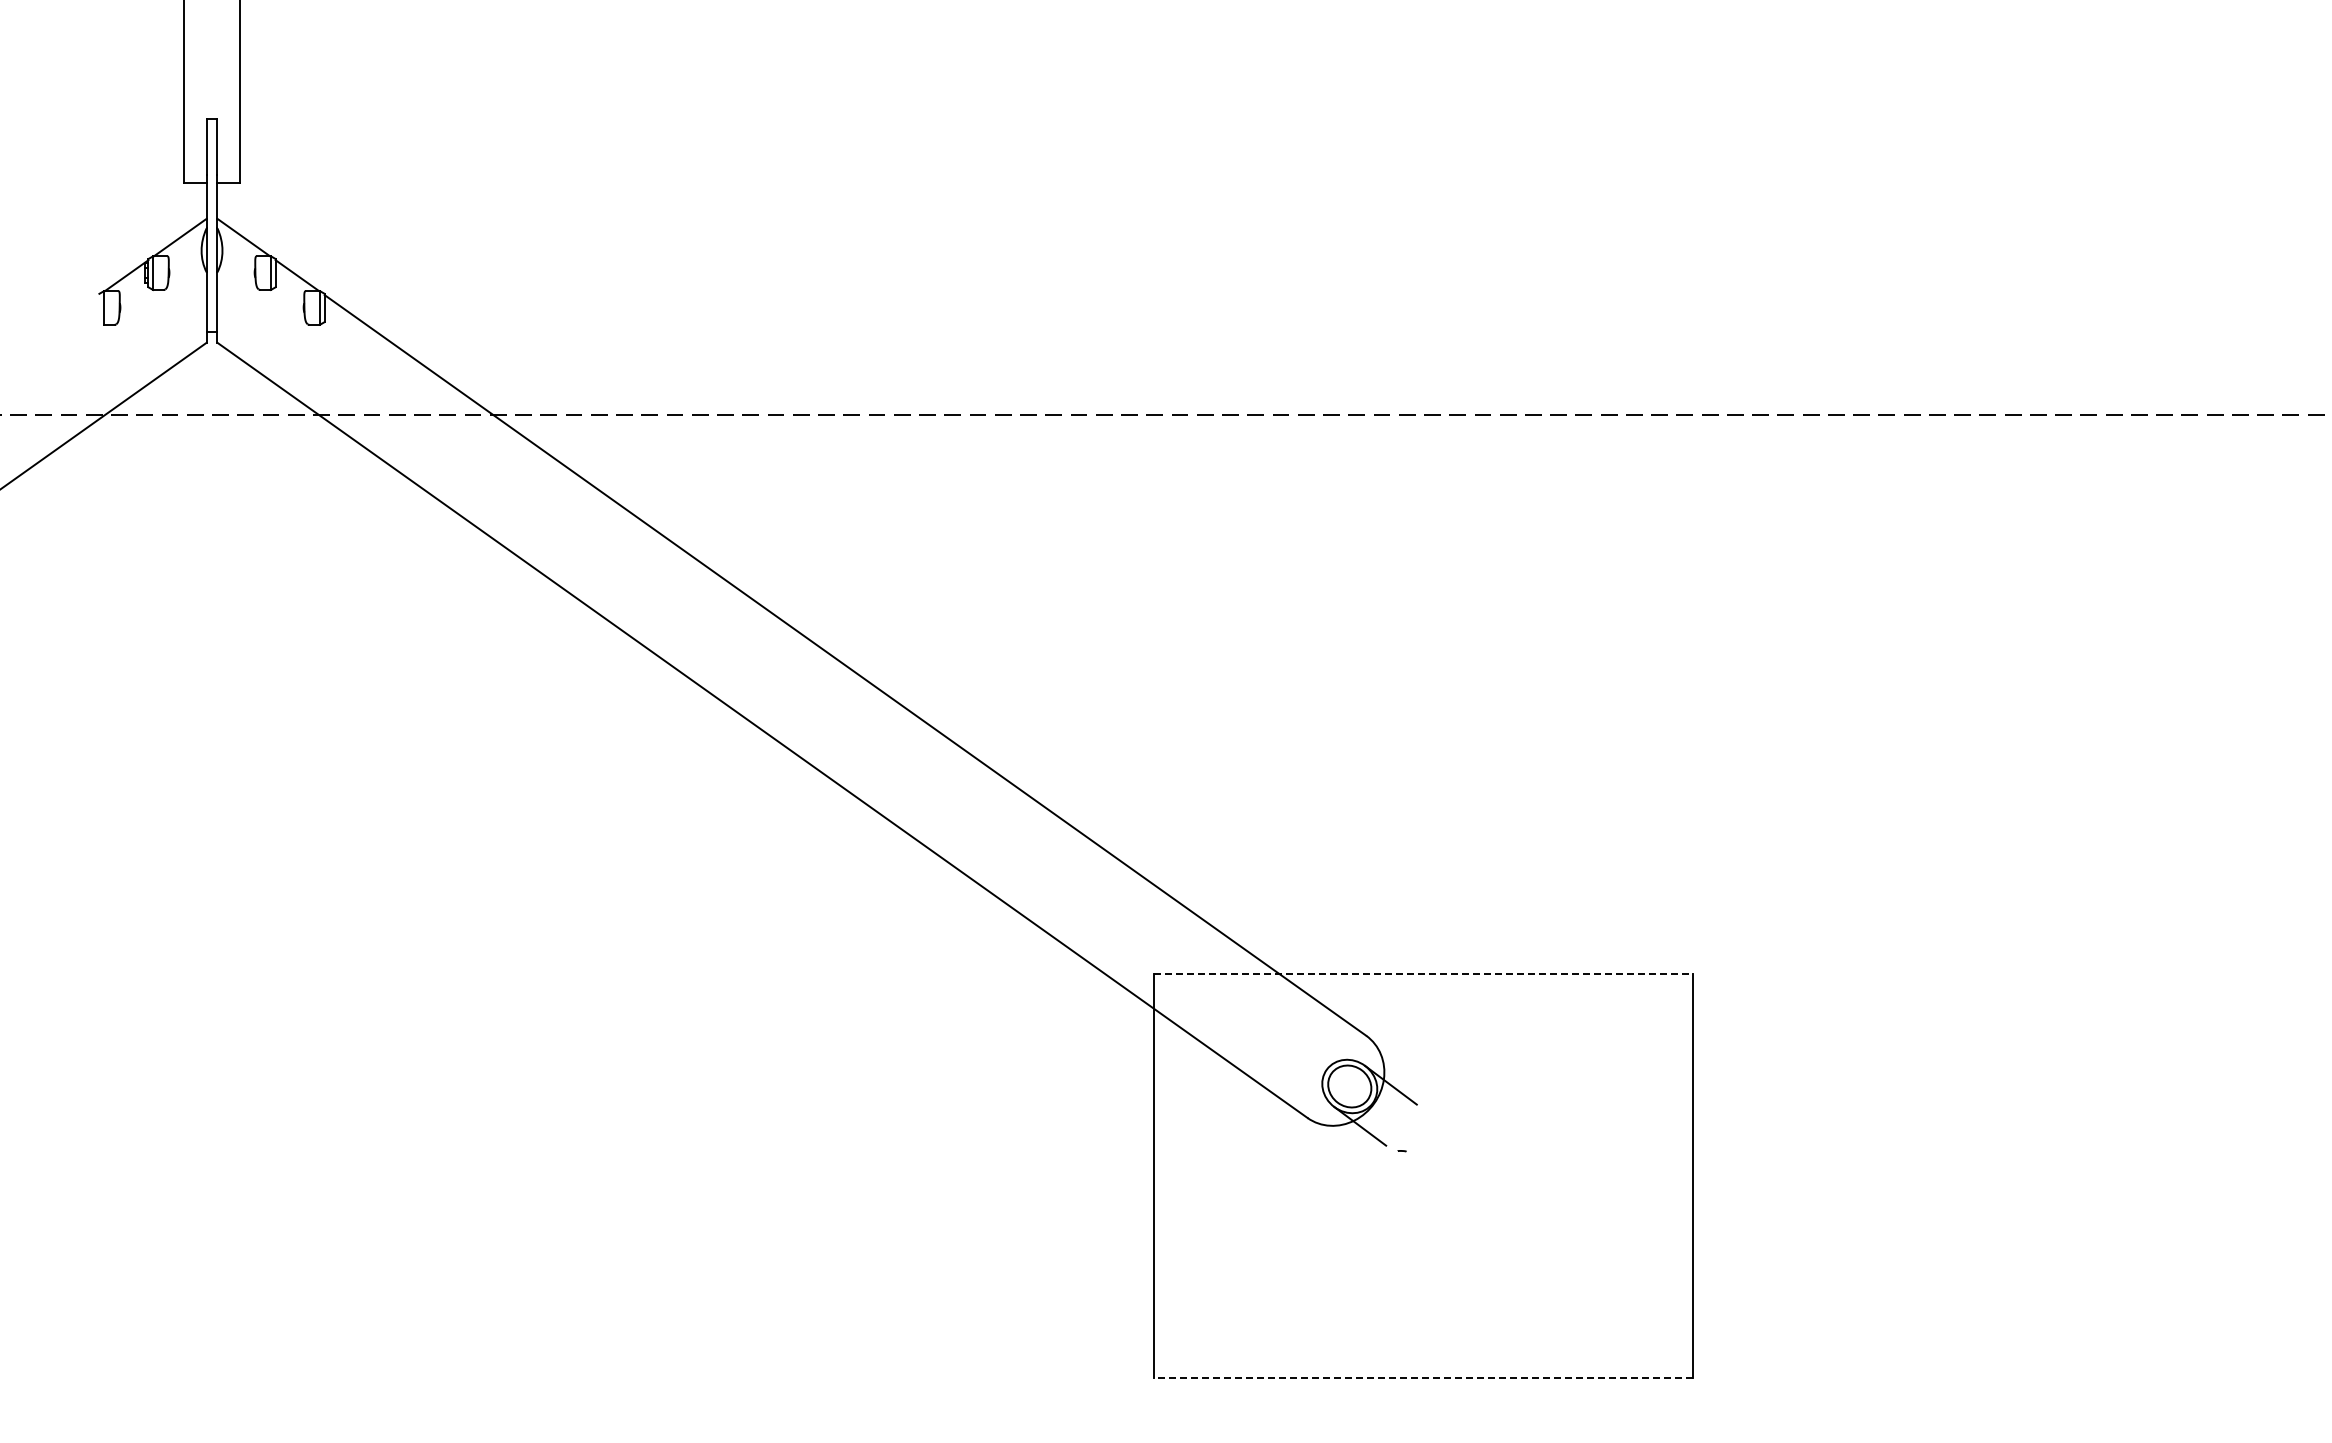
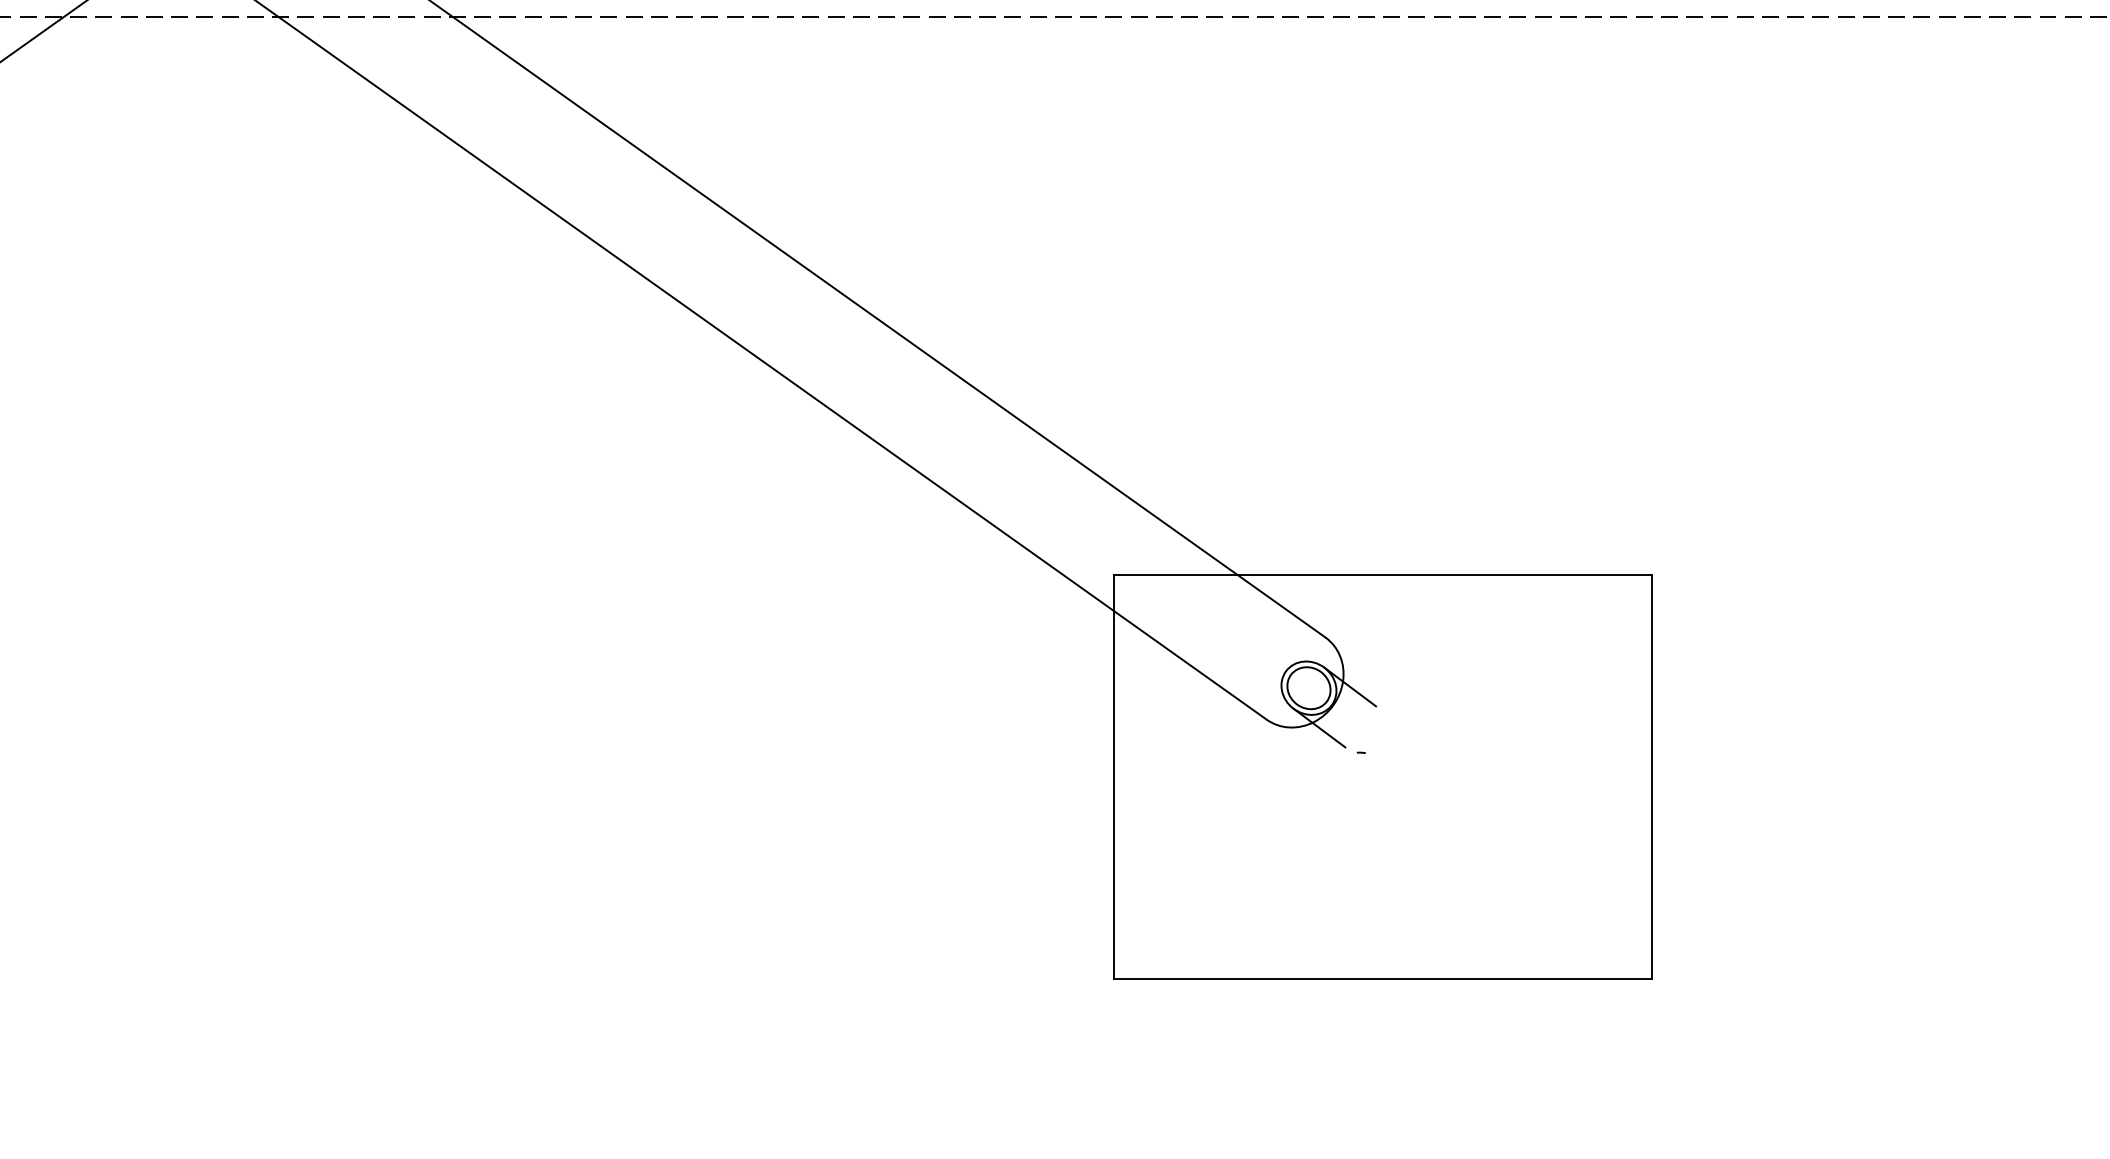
line: (1424, 973) -> (1383, 575), dashed -> solid
line: (1423, 1377) -> (1382, 979), dashed -> solid

